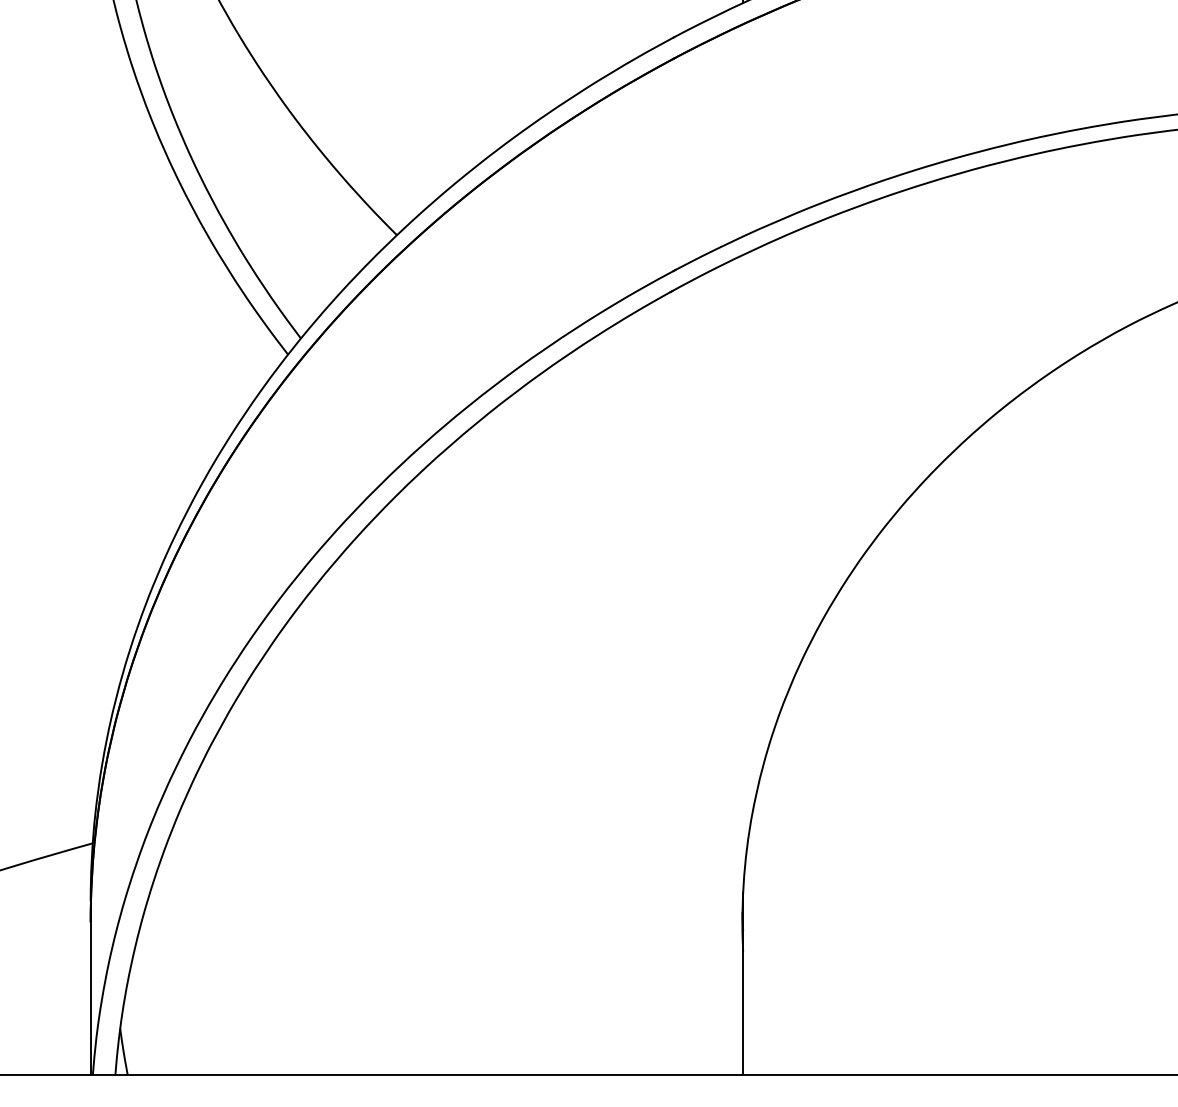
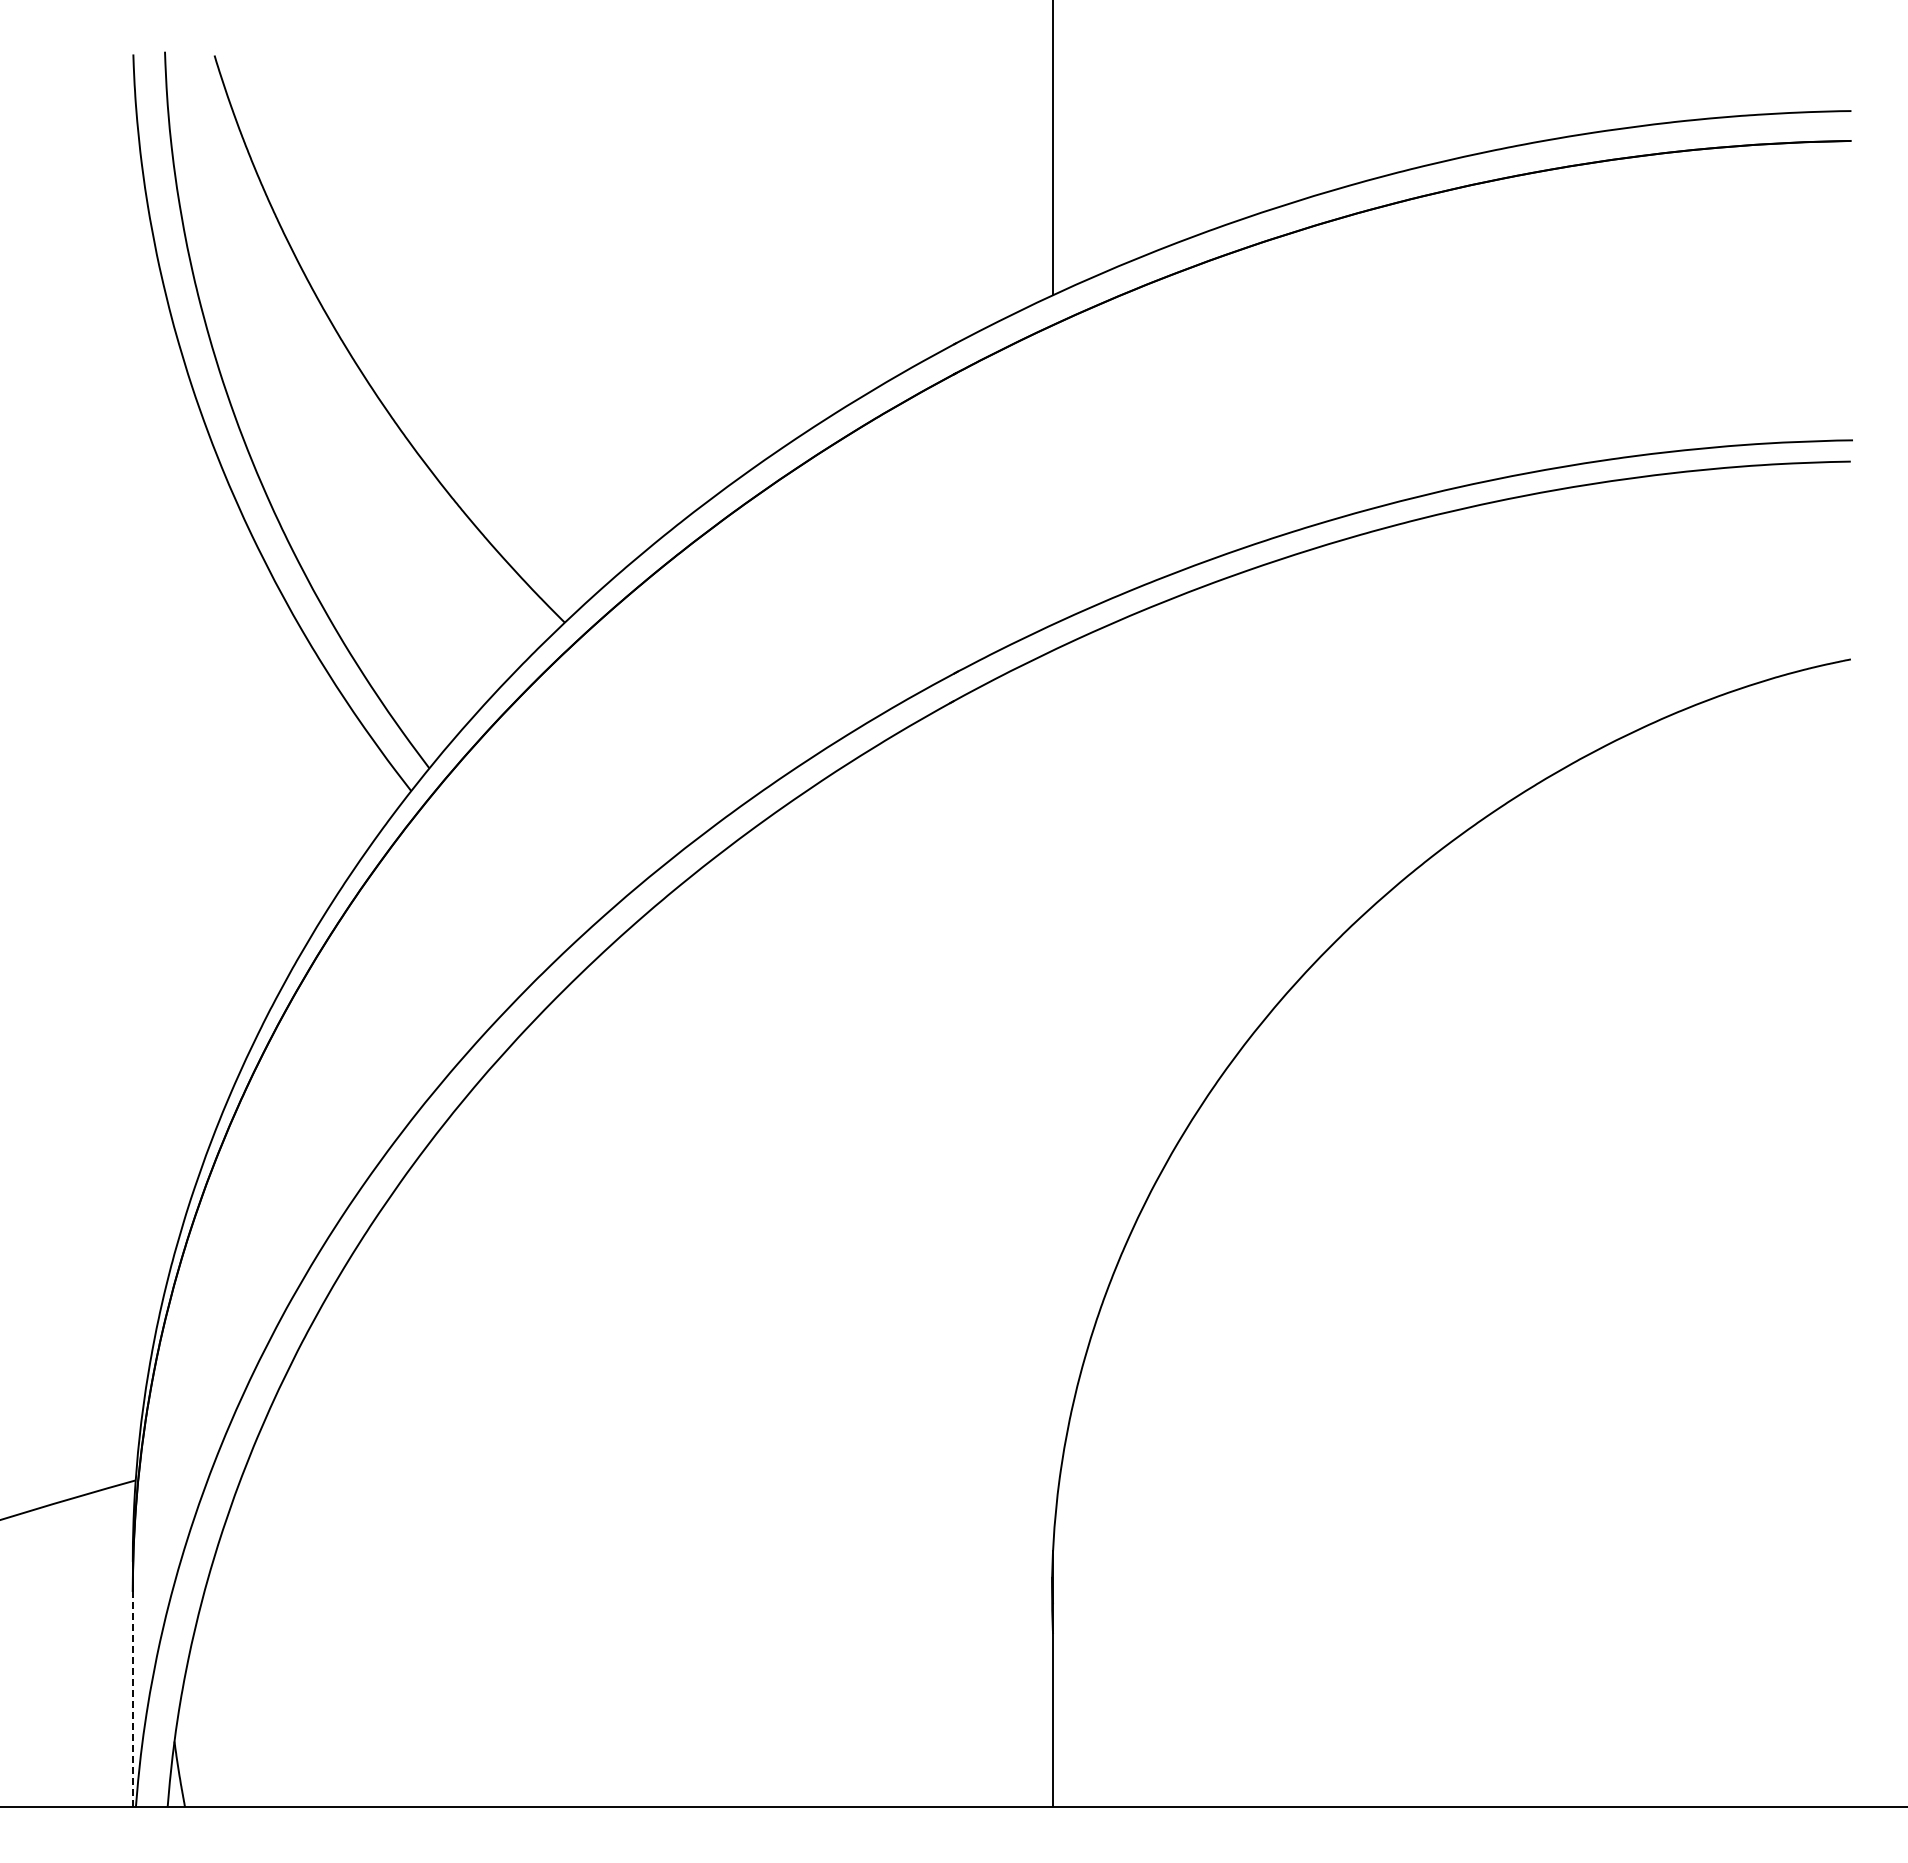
line: (90, 998) -> (132, 1699), solid -> dashed

